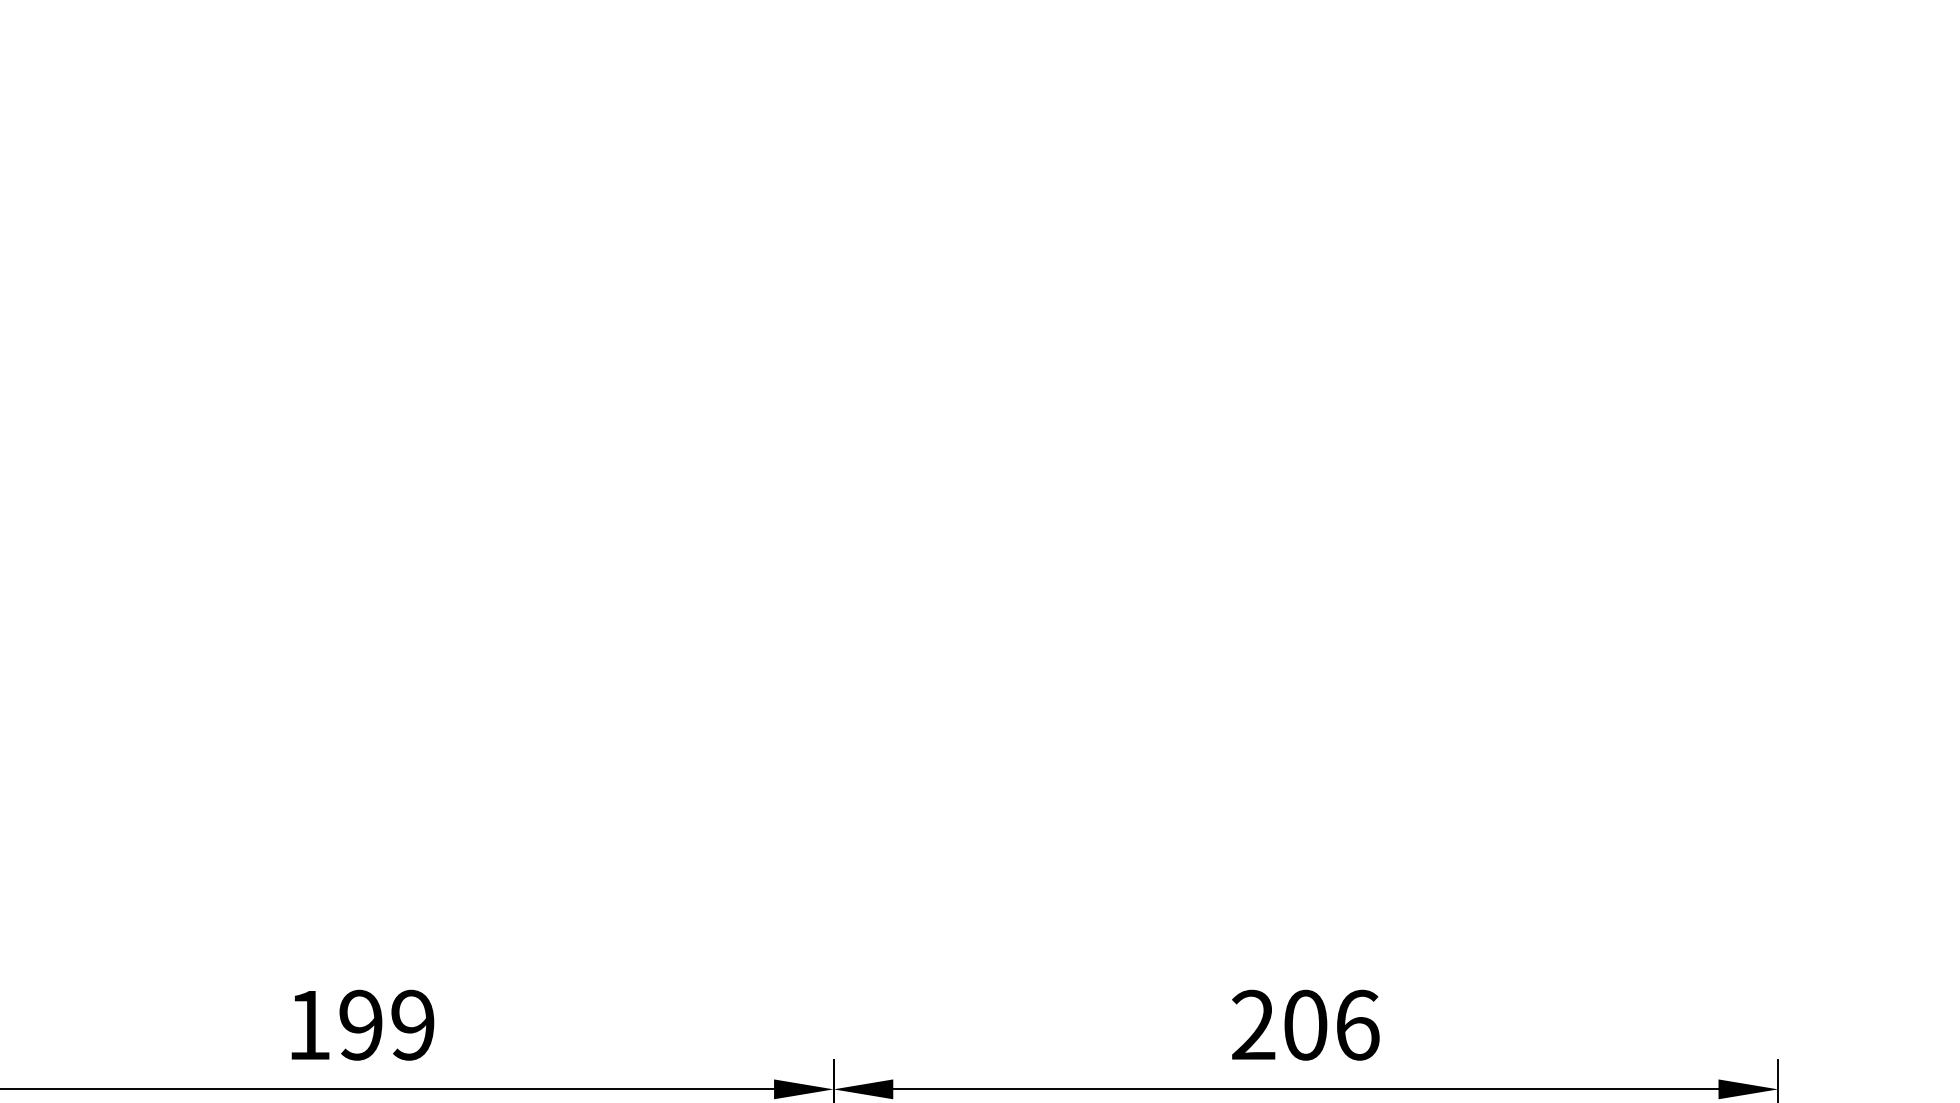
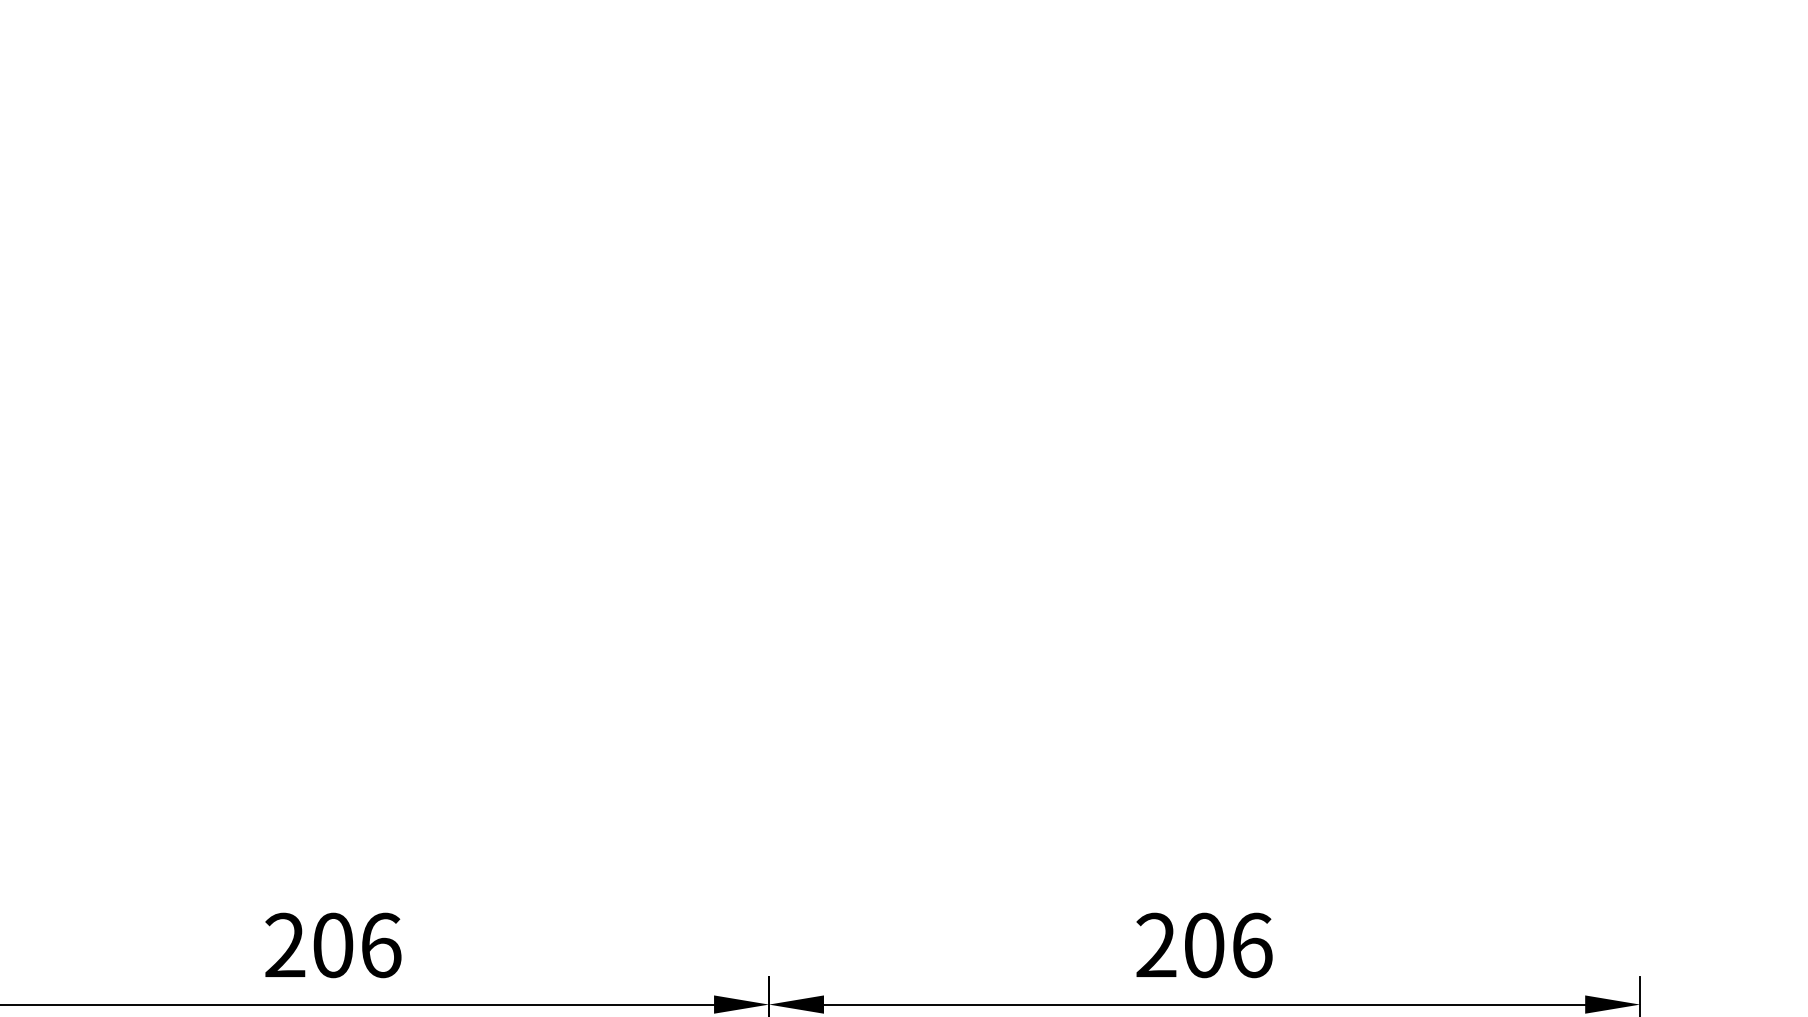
text: (361, 1025) -> (333, 945), 199 -> 206

